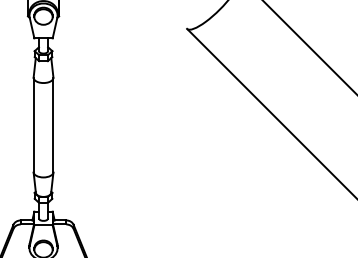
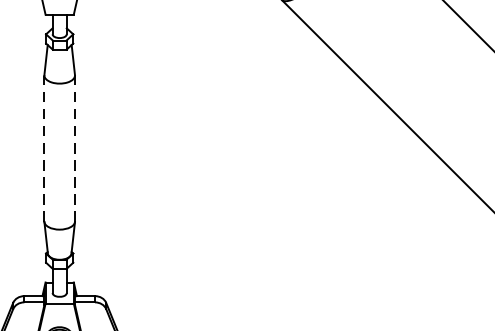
line: (33, 124) -> (44, 147), solid -> dashed
line: (53, 124) -> (75, 147), solid -> dashed

